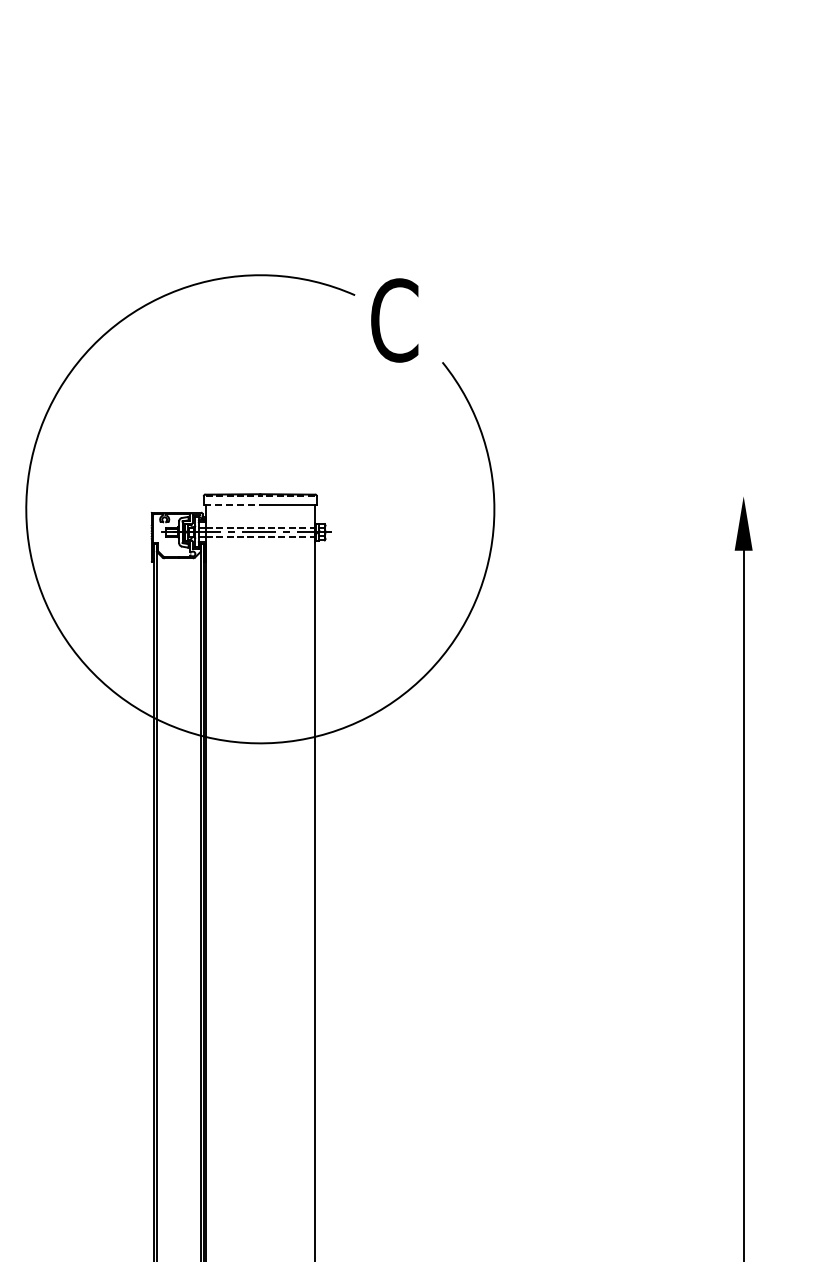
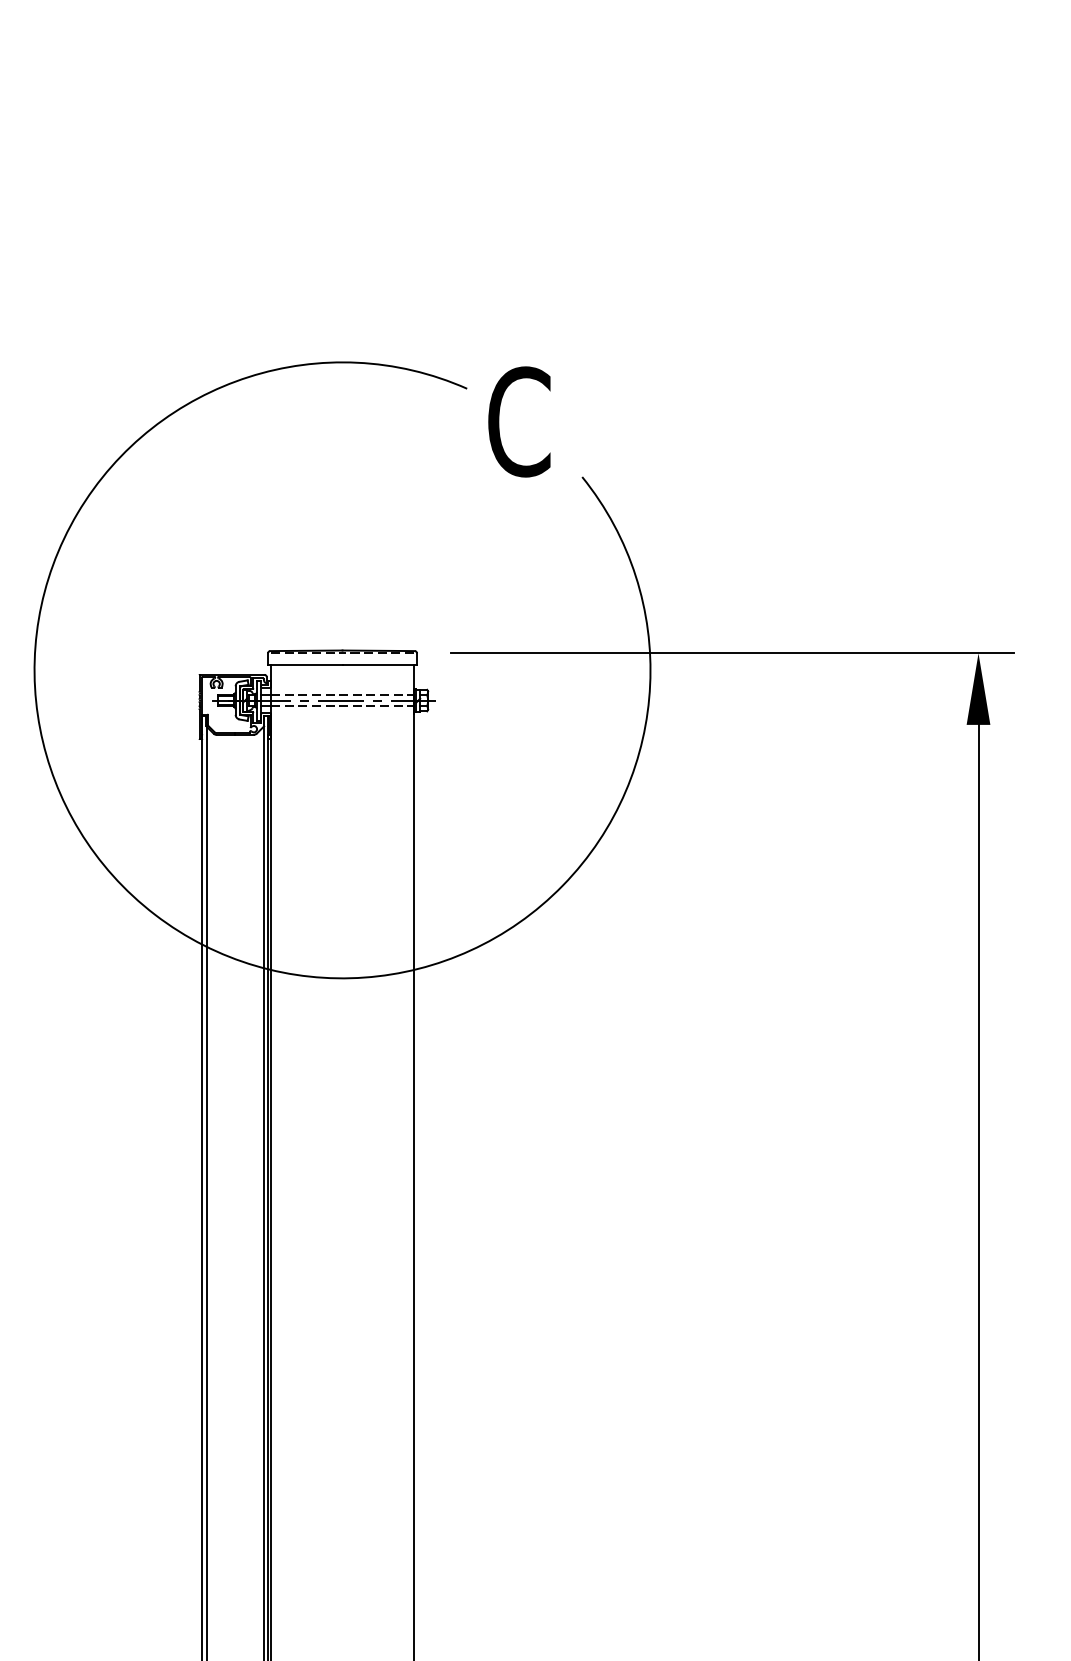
line: (556, 496) -> (732, 653), added
line: (232, 505) -> (305, 665), dashed -> solid

